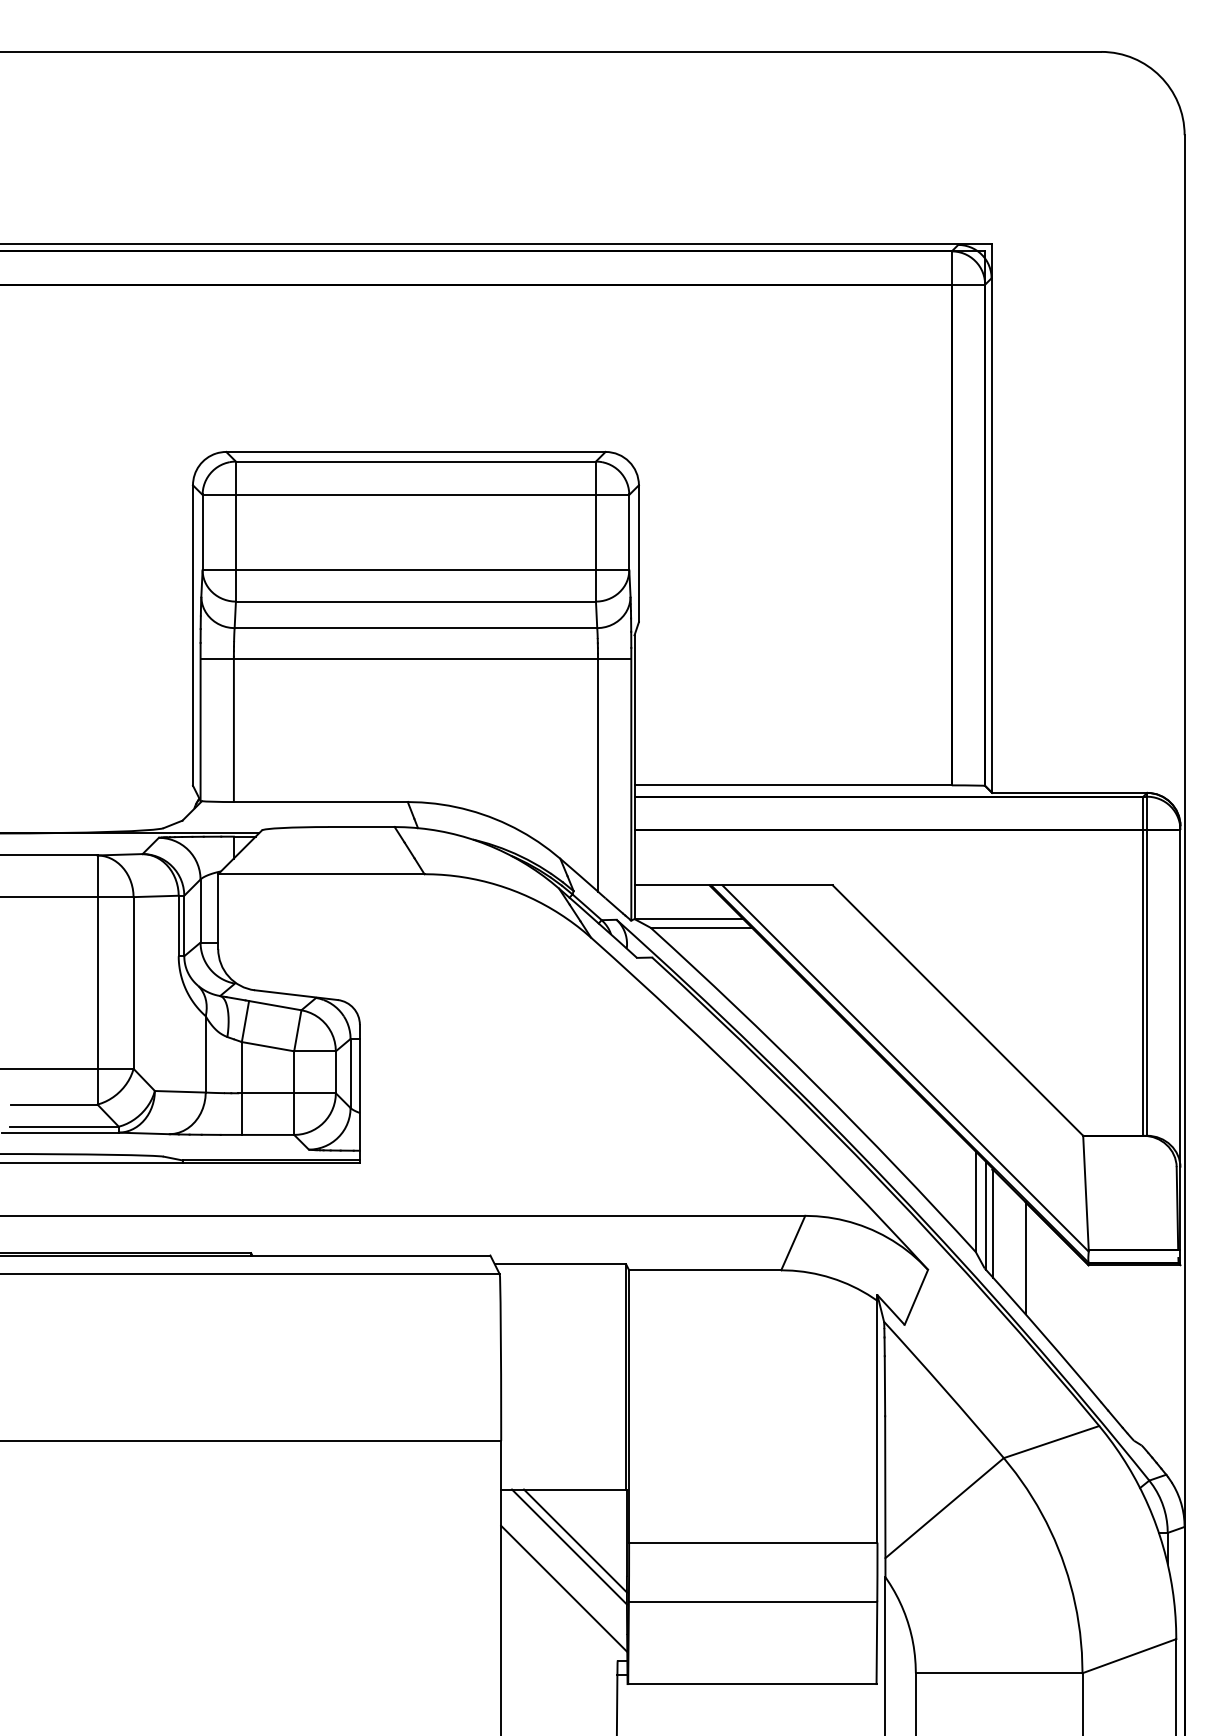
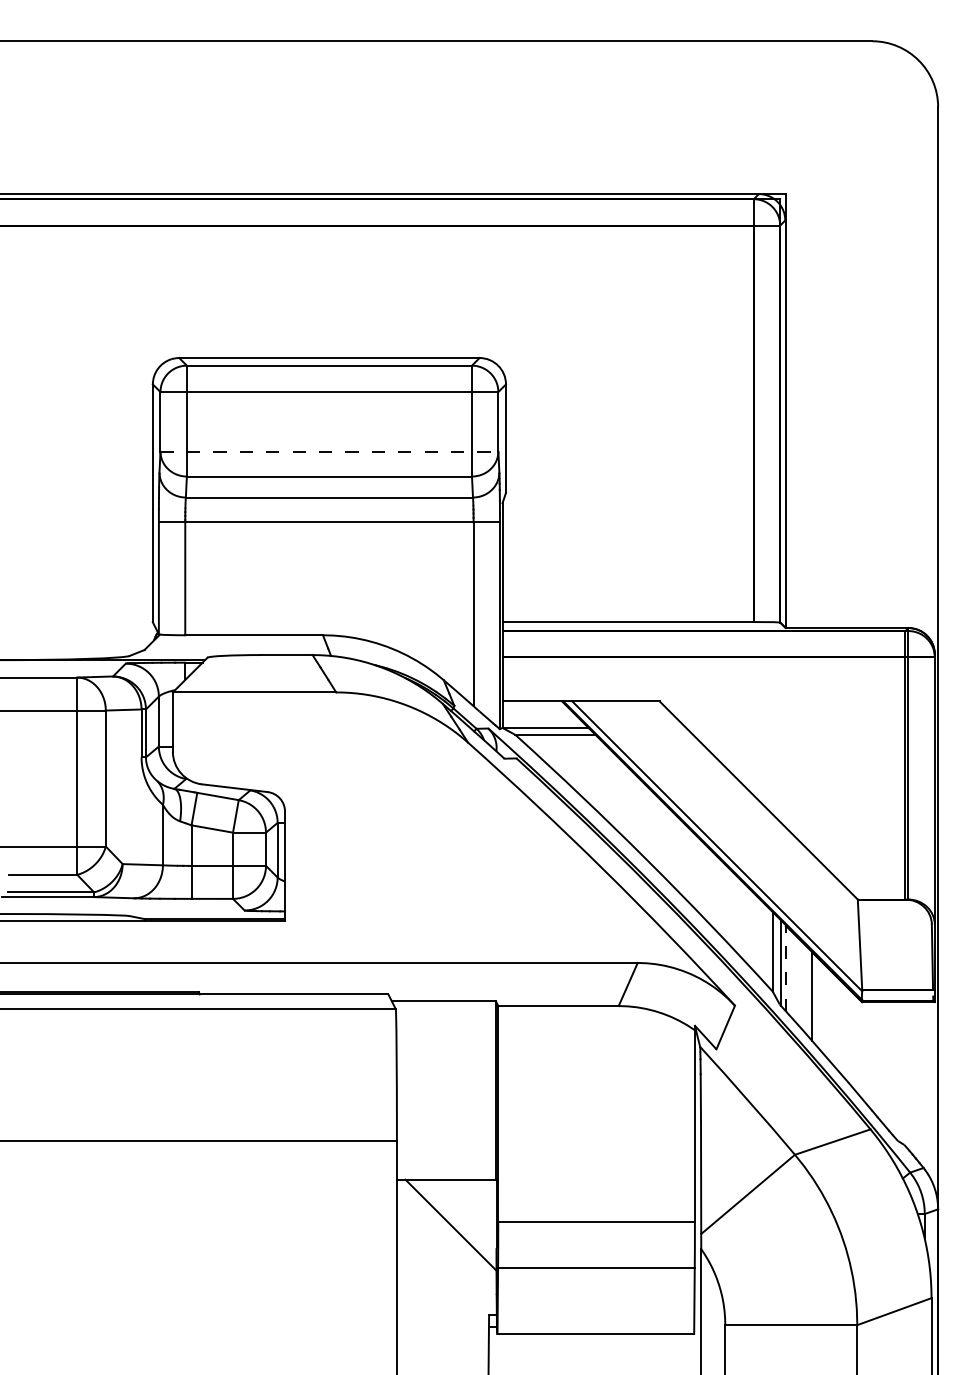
line: (416, 569) -> (329, 451), solid -> dashed
line: (993, 1224) -> (786, 969), solid -> dashed
line: (575, 1541) -> (455, 1220), removed
line: (563, 1589) -> (446, 1258), removed

